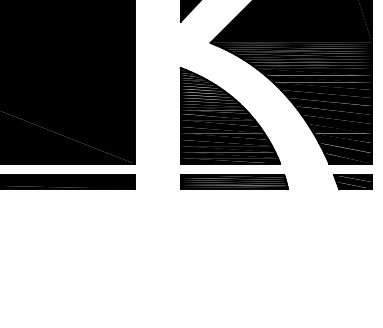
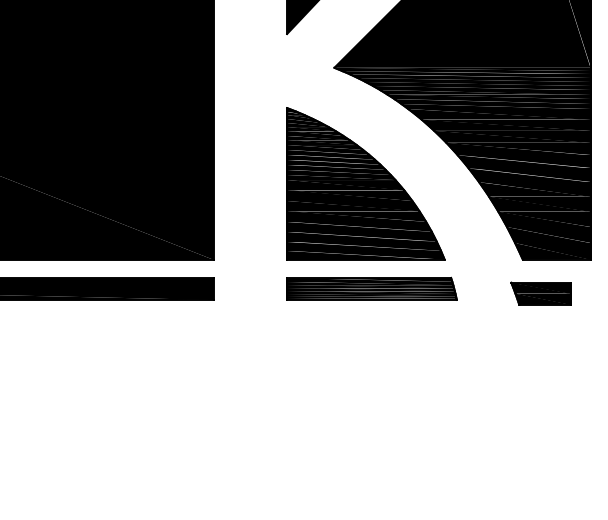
part: (352, 182) -> (540, 294), moved

